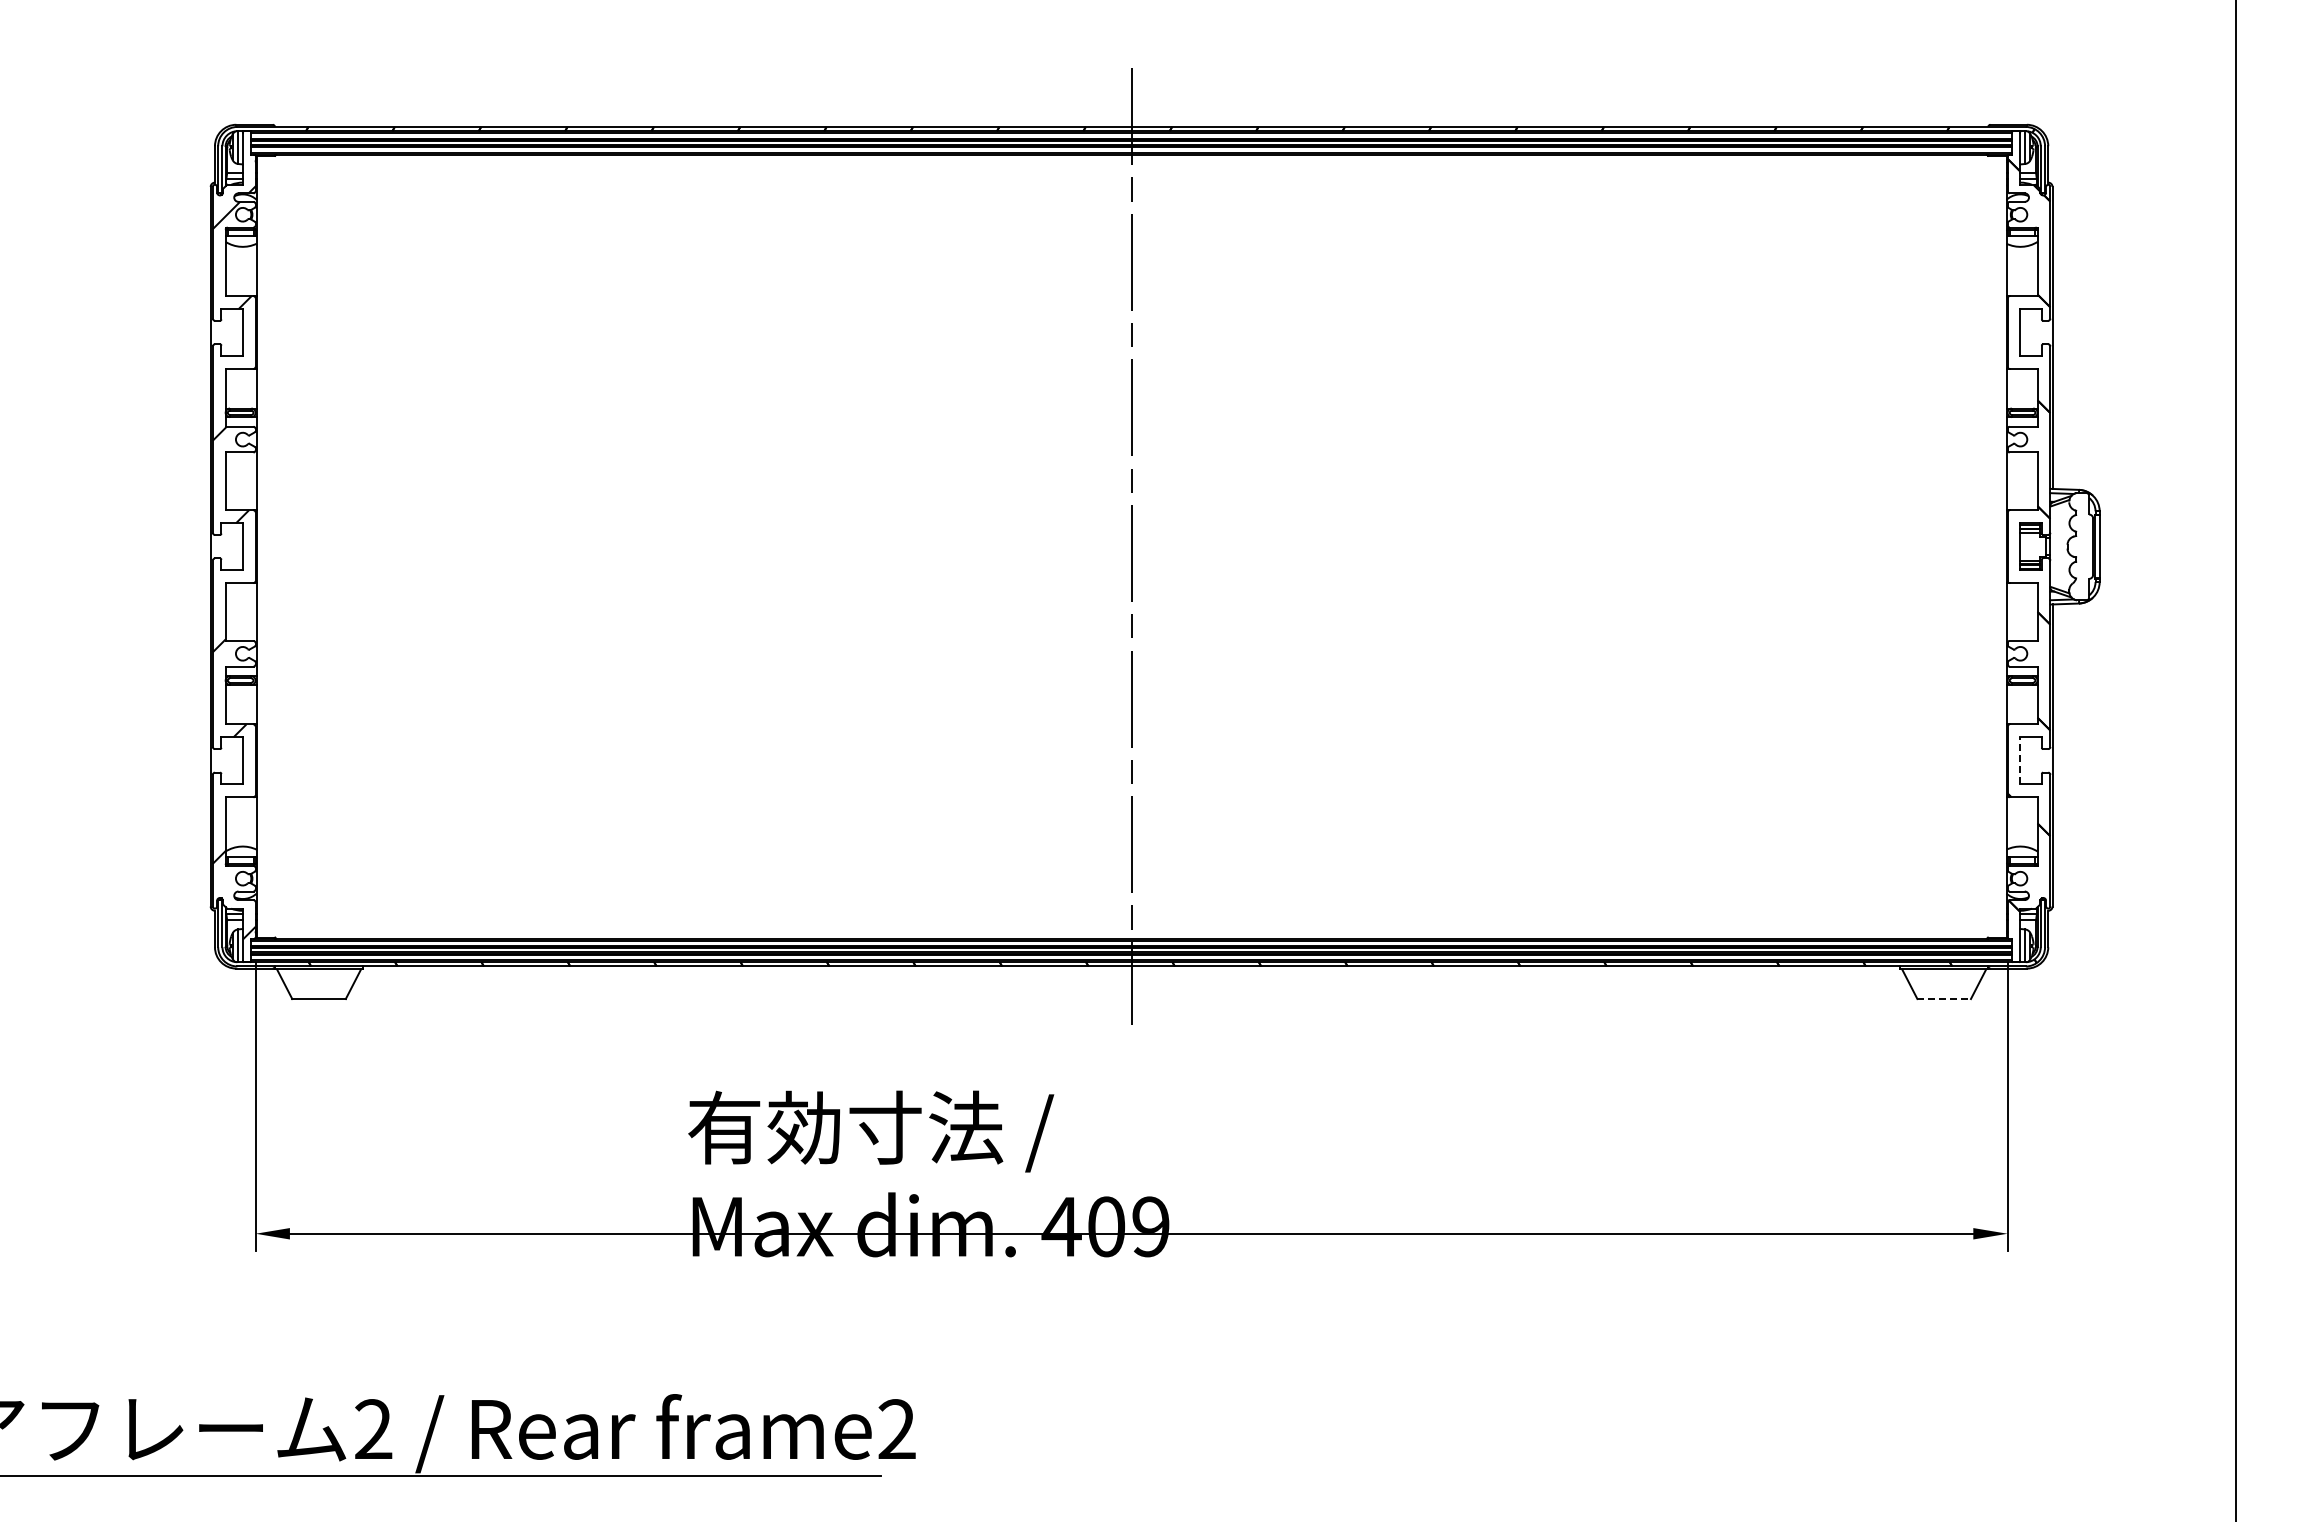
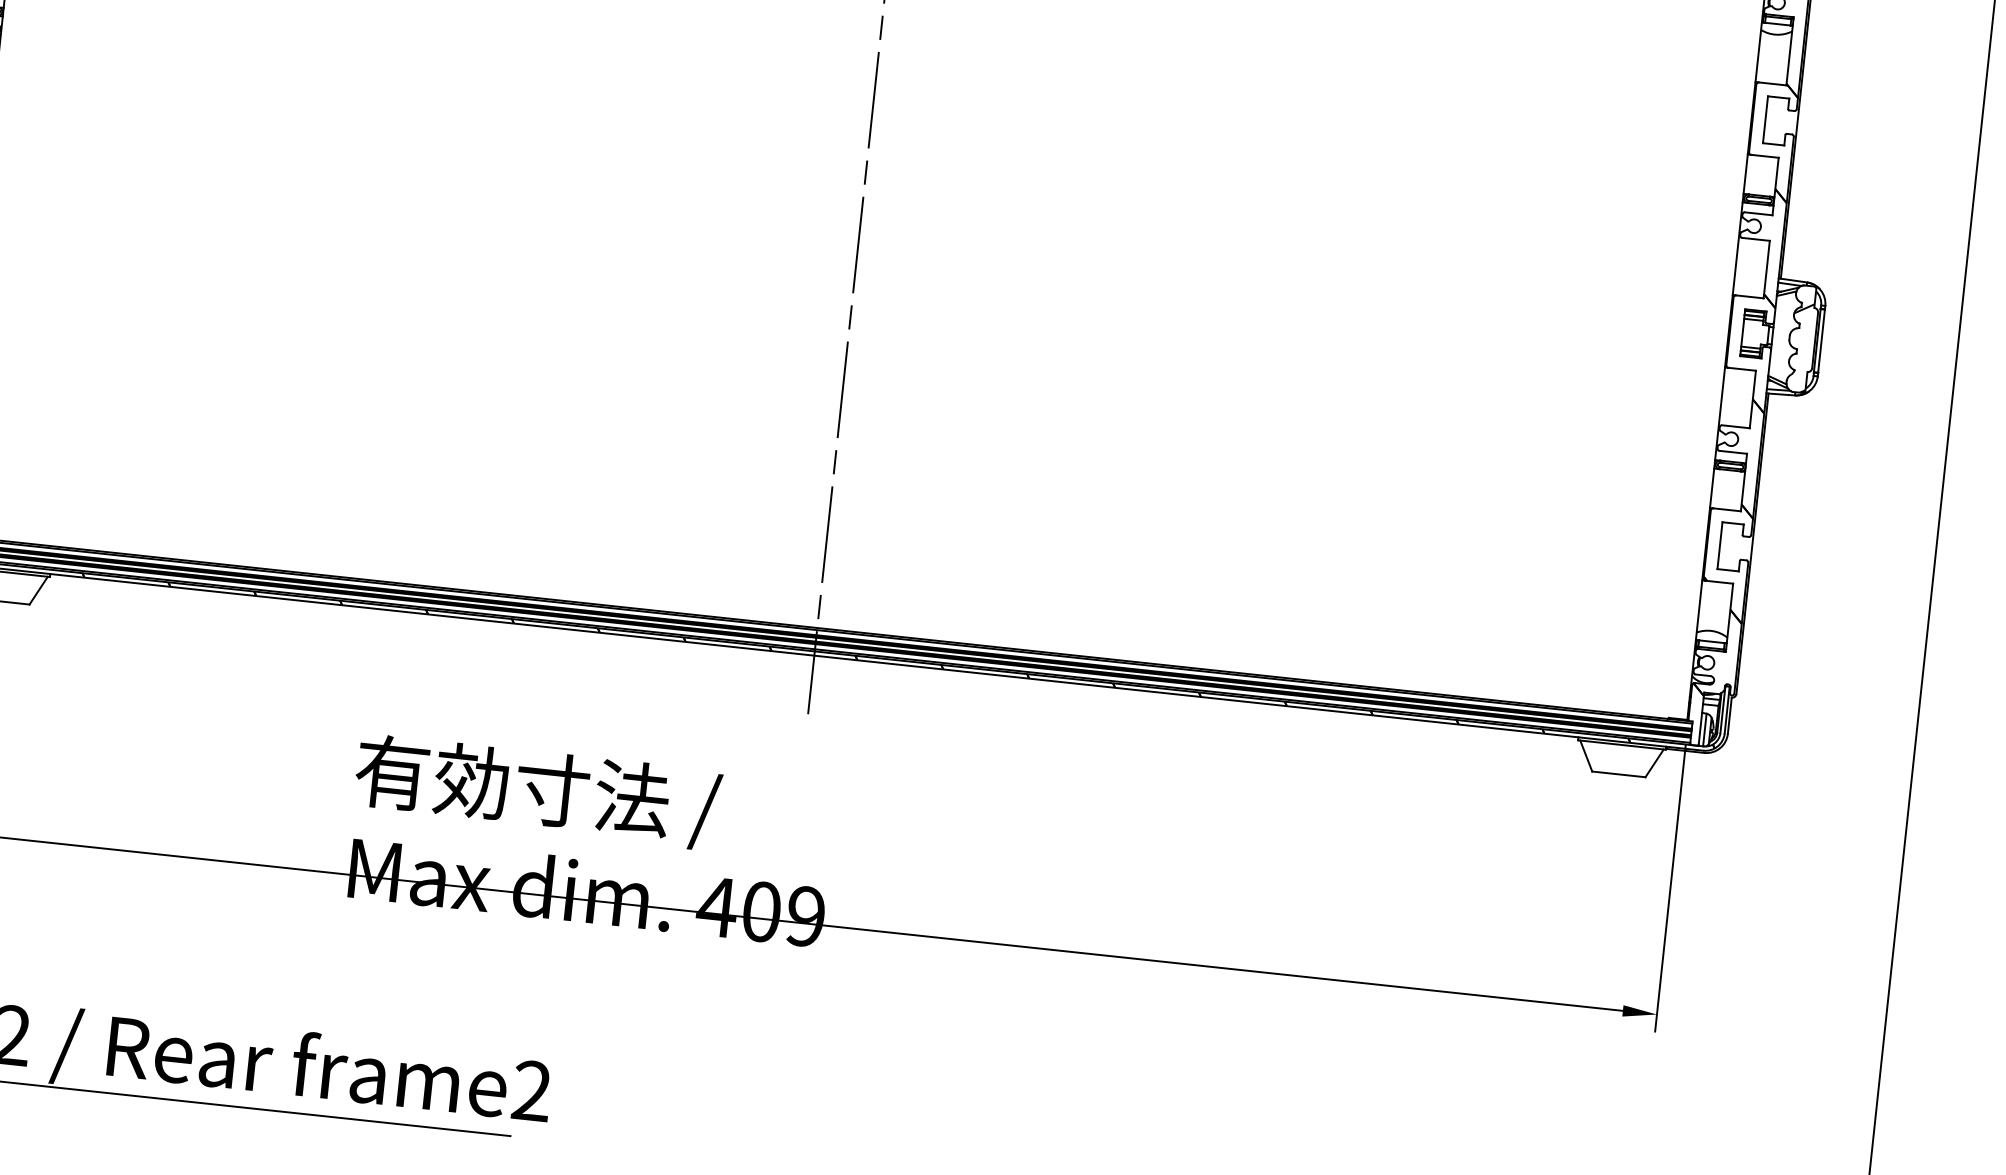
hatch: (2078, 555) -> (1799, 347), added
line: (2020, 760) -> (1720, 545), dashed -> solid
line: (1944, 999) -> (1619, 774), dashed -> solid

